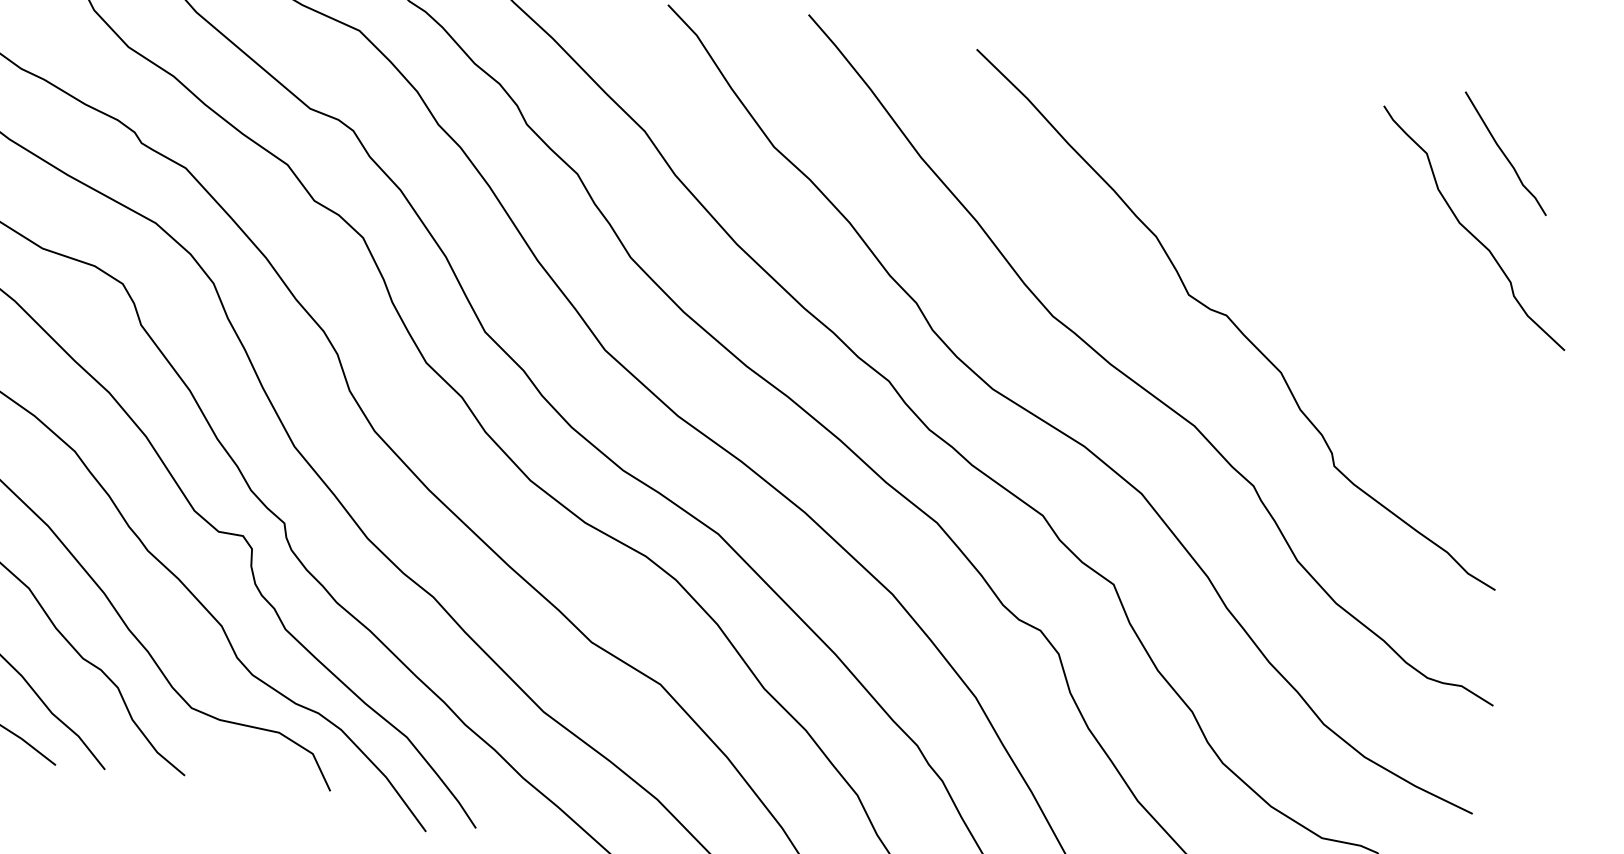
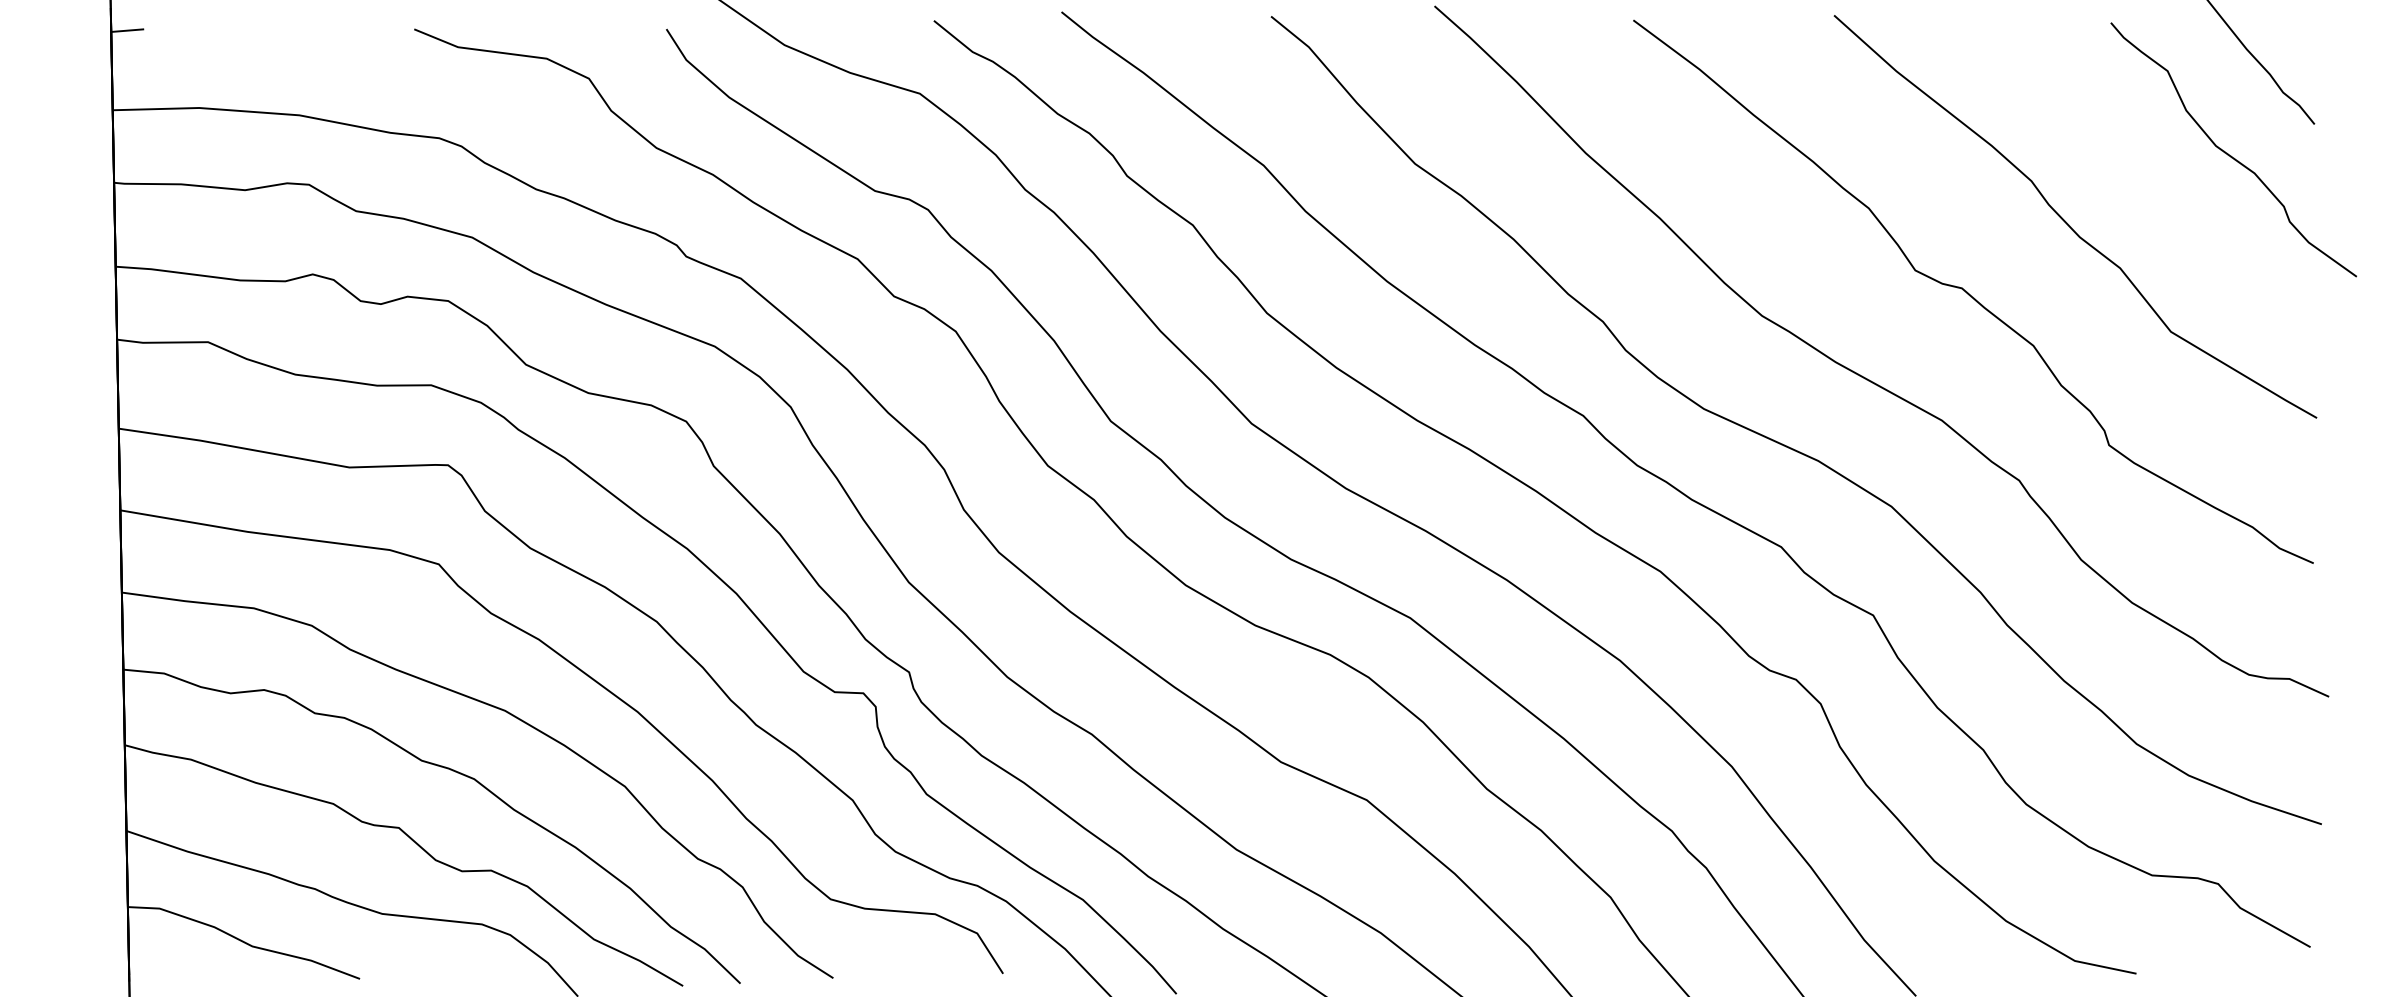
part: (1324, 272) -> (2068, 223), added

